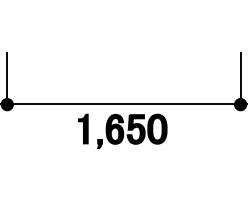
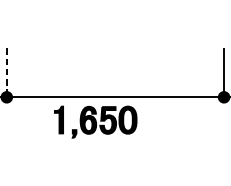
line: (7, 78) -> (7, 72), solid -> dashed
part: (122, 130) -> (95, 121), moved

